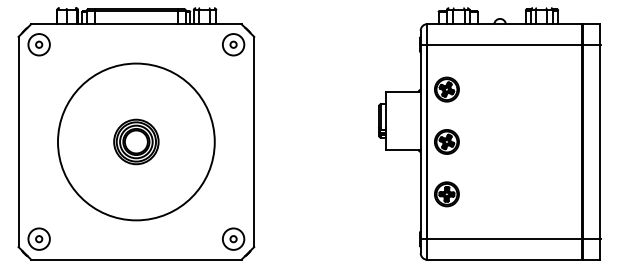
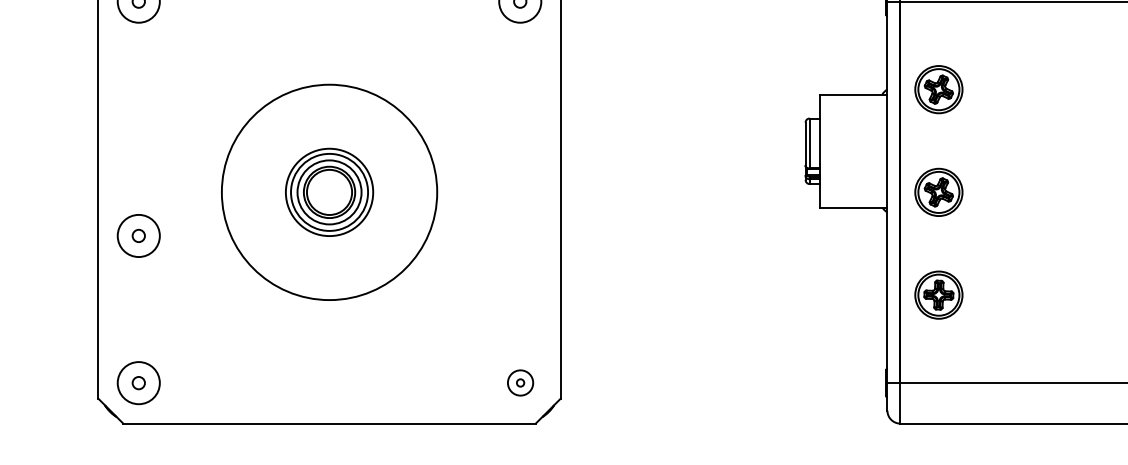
circle: (136, 141) -> (329, 191), size x0.7
part: (38, 163) -> (137, 234), added
part: (233, 238) -> (520, 381), size x0.6

